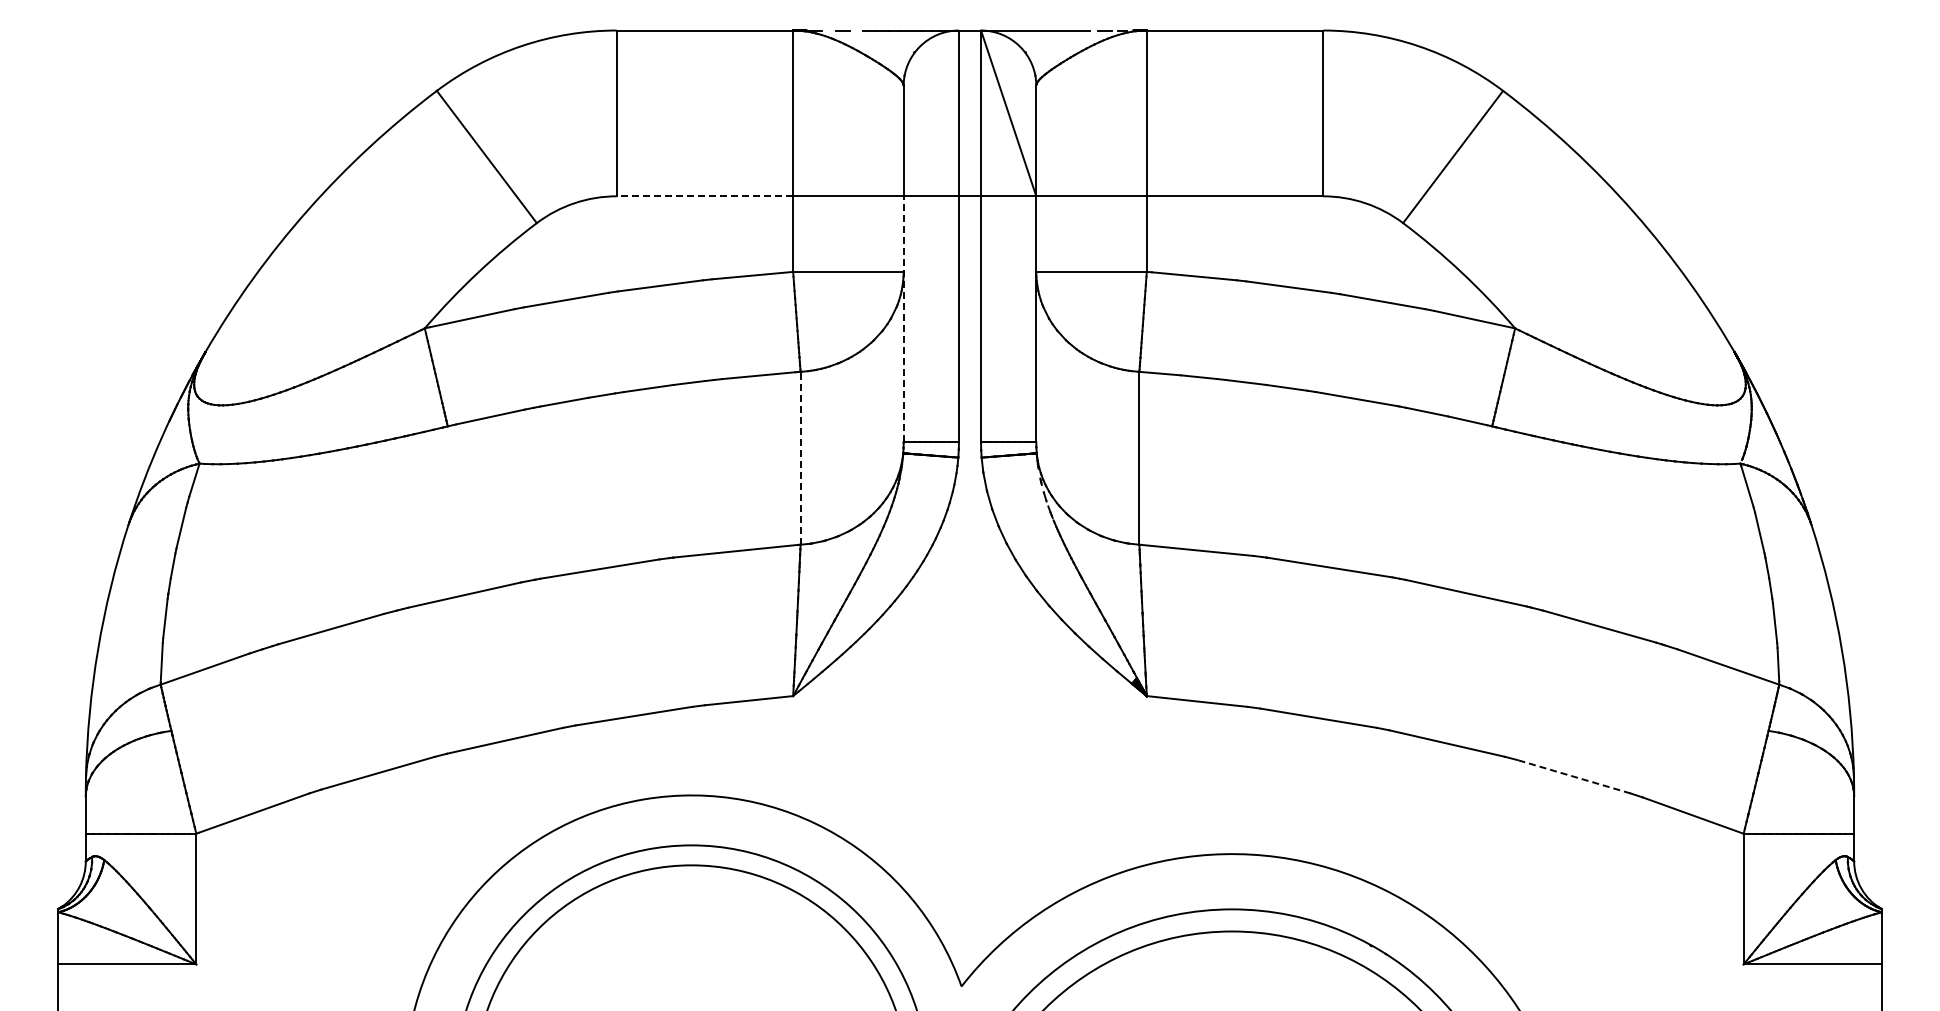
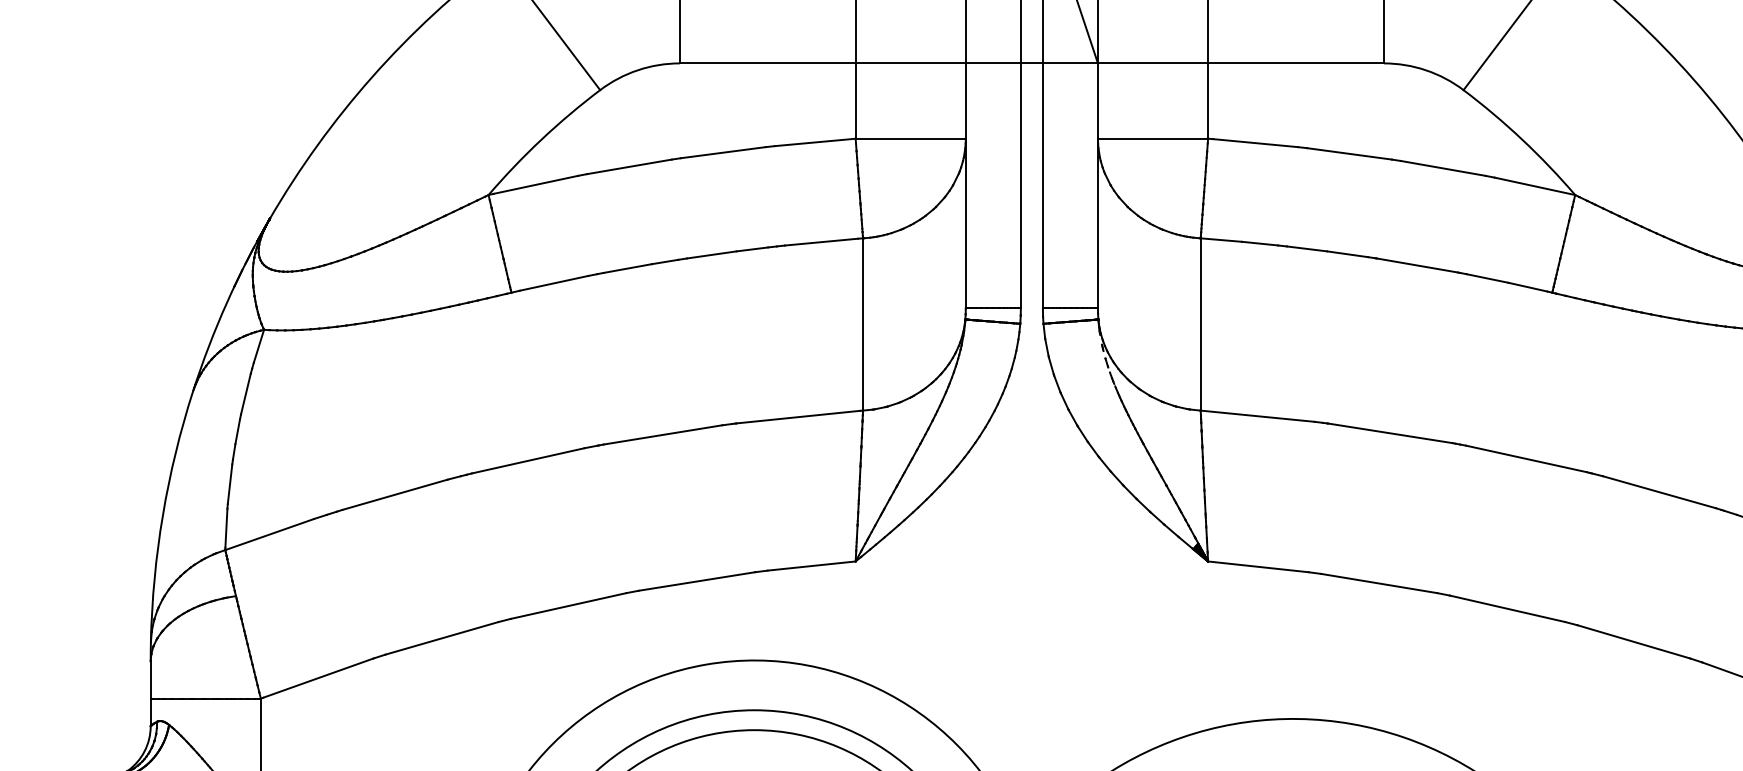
line: (704, 196) -> (767, 63), dashed -> solid
line: (903, 319) -> (965, 186), dashed -> solid
line: (800, 457) -> (862, 323), dashed -> solid
line: (1574, 776) -> (1634, 641), dashed -> solid

